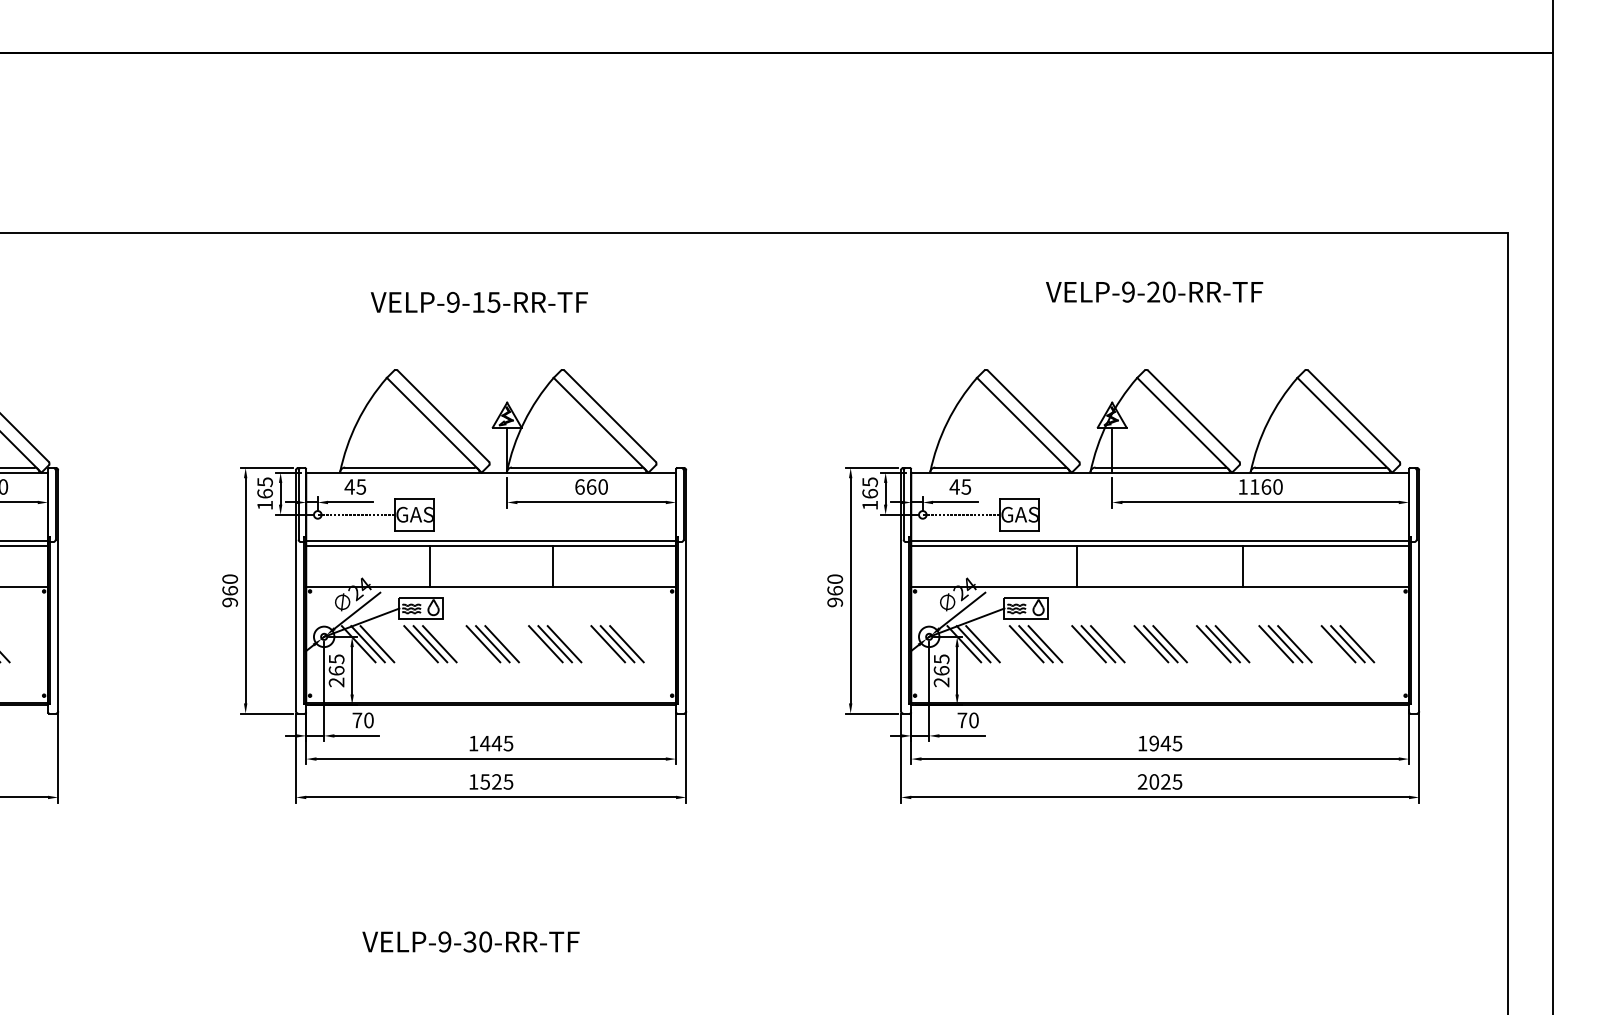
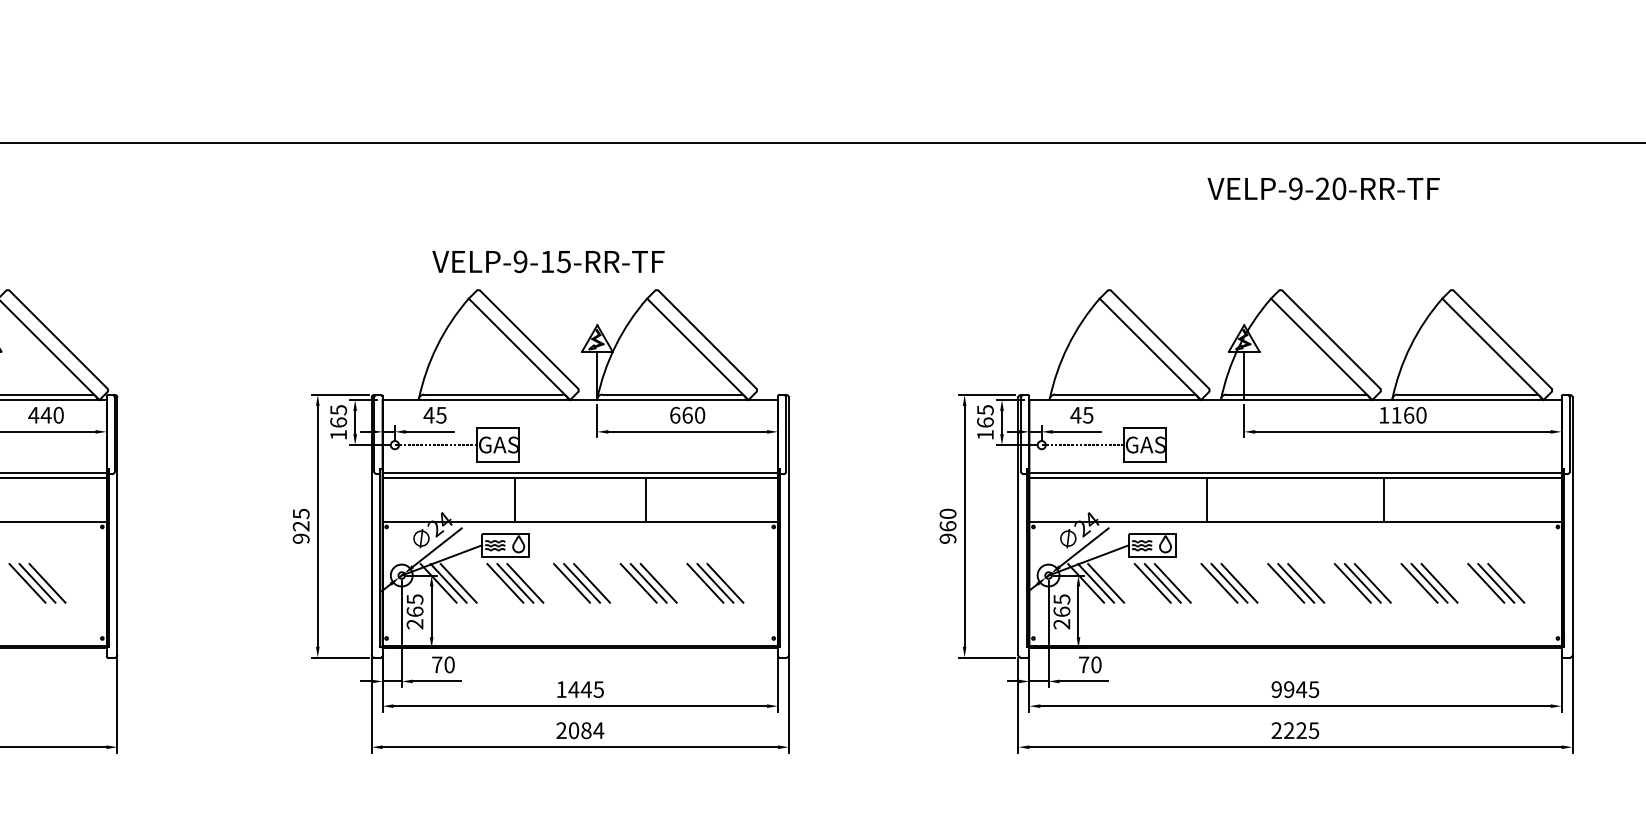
text: (1154, 291) -> (1323, 188), moved
text: (478, 302) -> (547, 261), moved
text: (230, 584) -> (301, 519), 960 -> 925
text: (1142, 743) -> (1276, 689), 1945 -> 9945
text: (490, 781) -> (579, 730), 1525 -> 2084
text: (1154, 781) -> (1289, 730), 2025 -> 2225

